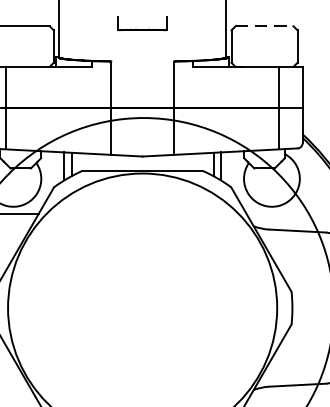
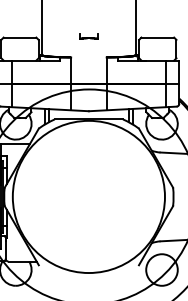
part: (141, 24) -> (88, 36), size x0.62
line: (265, 26) -> (158, 37), dashed -> solid

